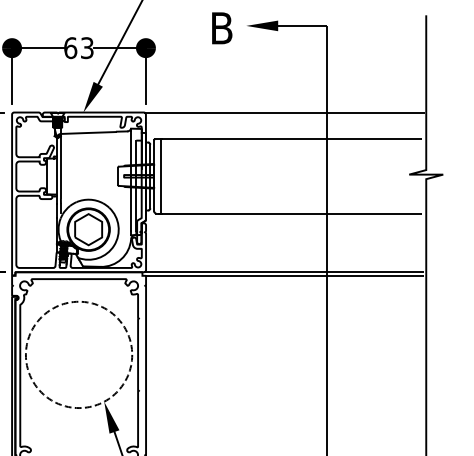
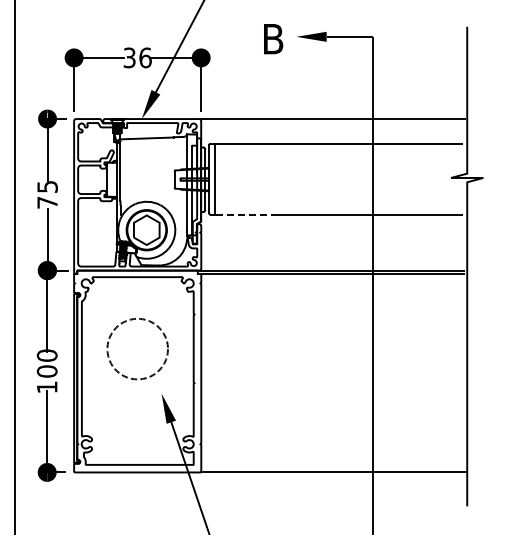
text: (78, 47) -> (137, 57), 63 -> 36
line: (191, 213) -> (244, 214), solid -> dashed
circle: (78, 354) -> (137, 348), size x0.6

